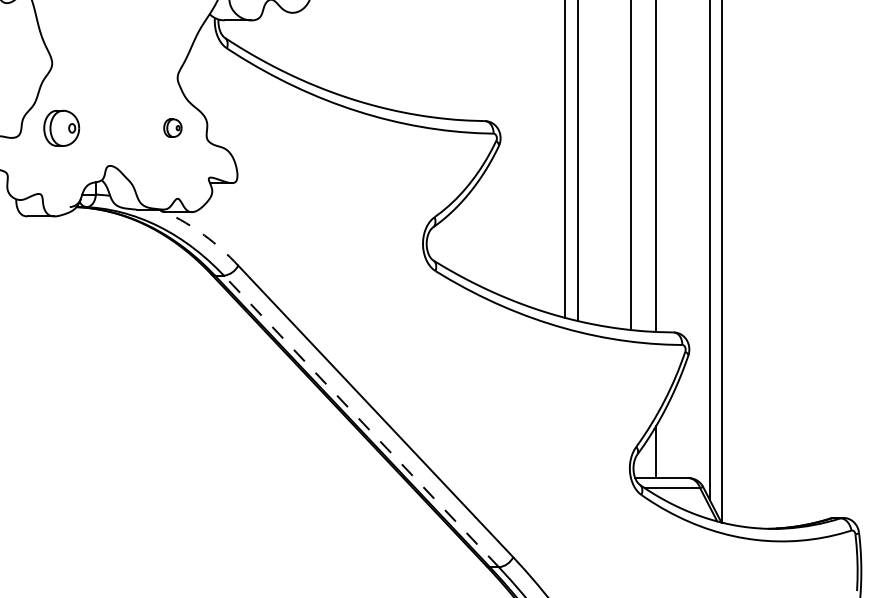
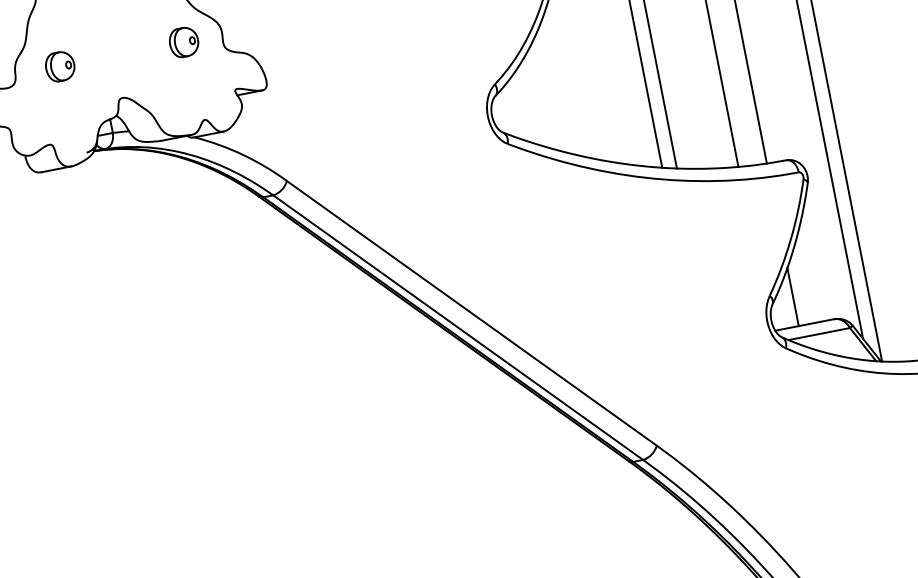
part: (61, 127) -> (59, 65), size x0.71
part: (172, 127) -> (183, 41), size x1.43
arc: (204, 235) -> (242, 154), dashed -> solid
line: (361, 421) -> (458, 327), dashed -> solid

